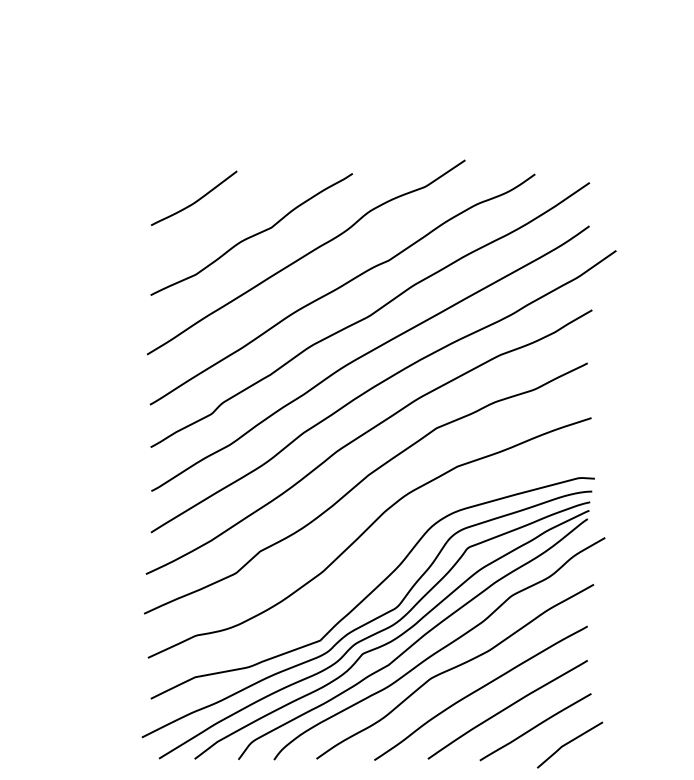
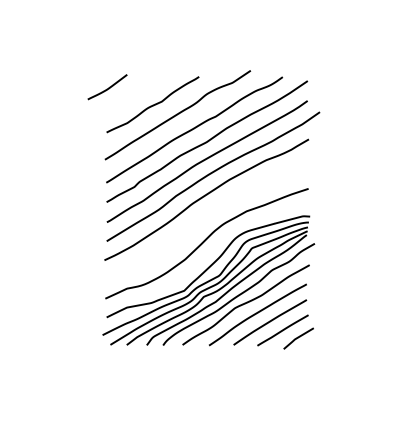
curve: (196, 199) -> (108, 87), moved
curve: (359, 485) -> (202, 219), removed

